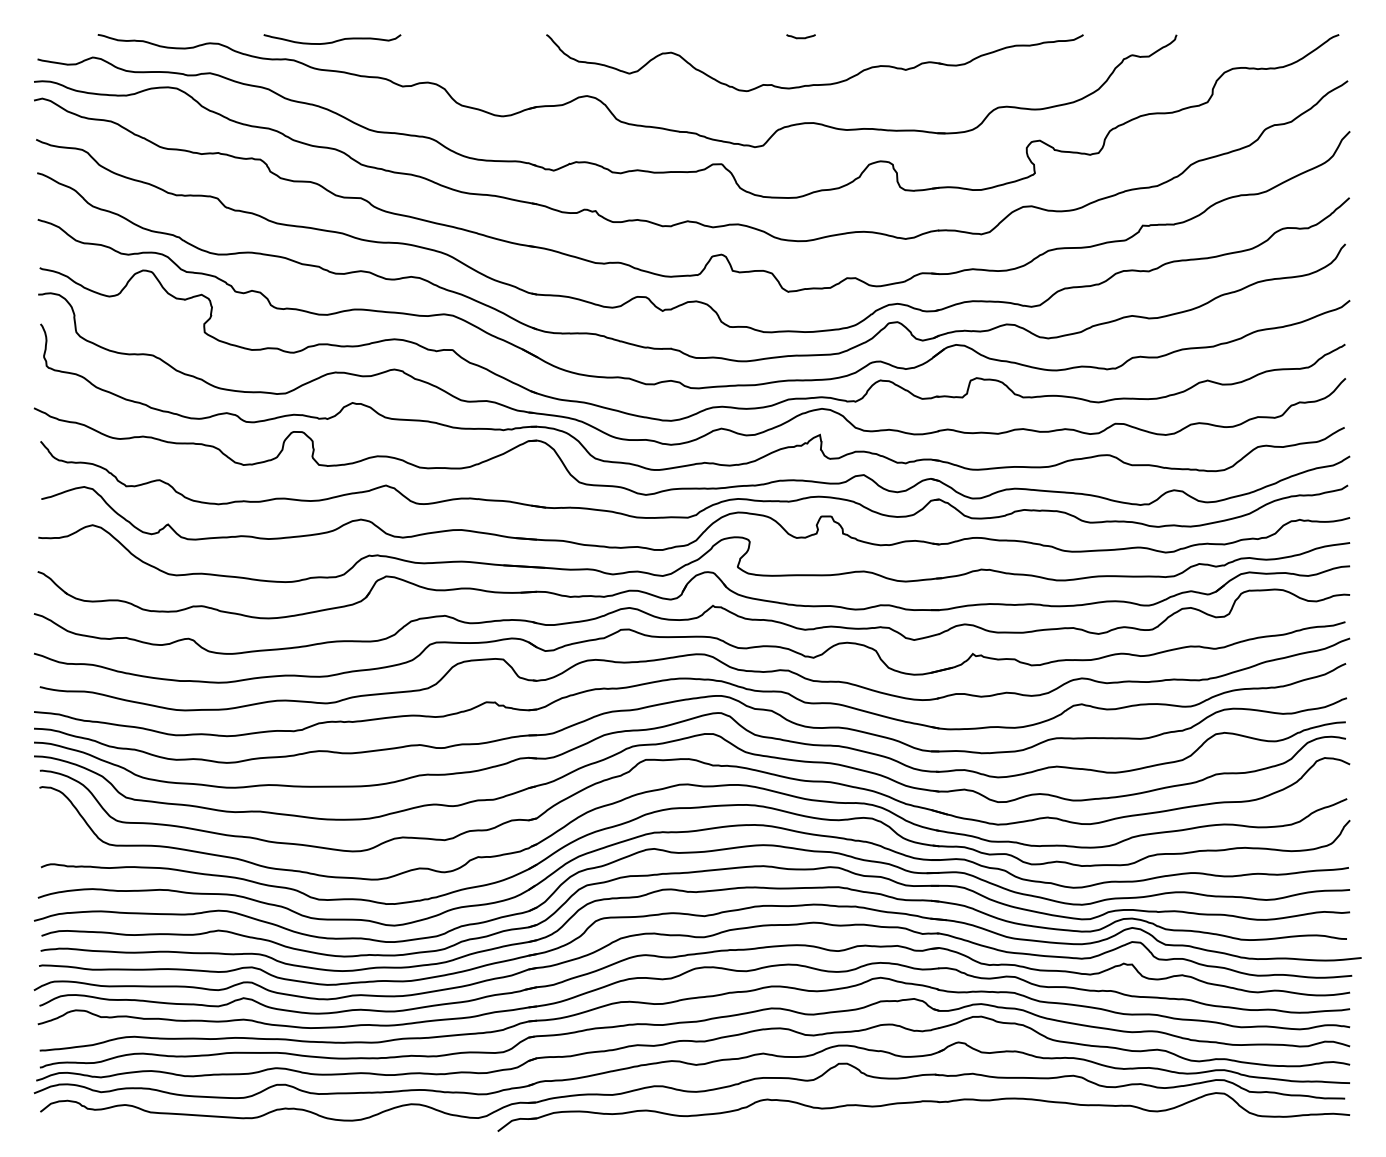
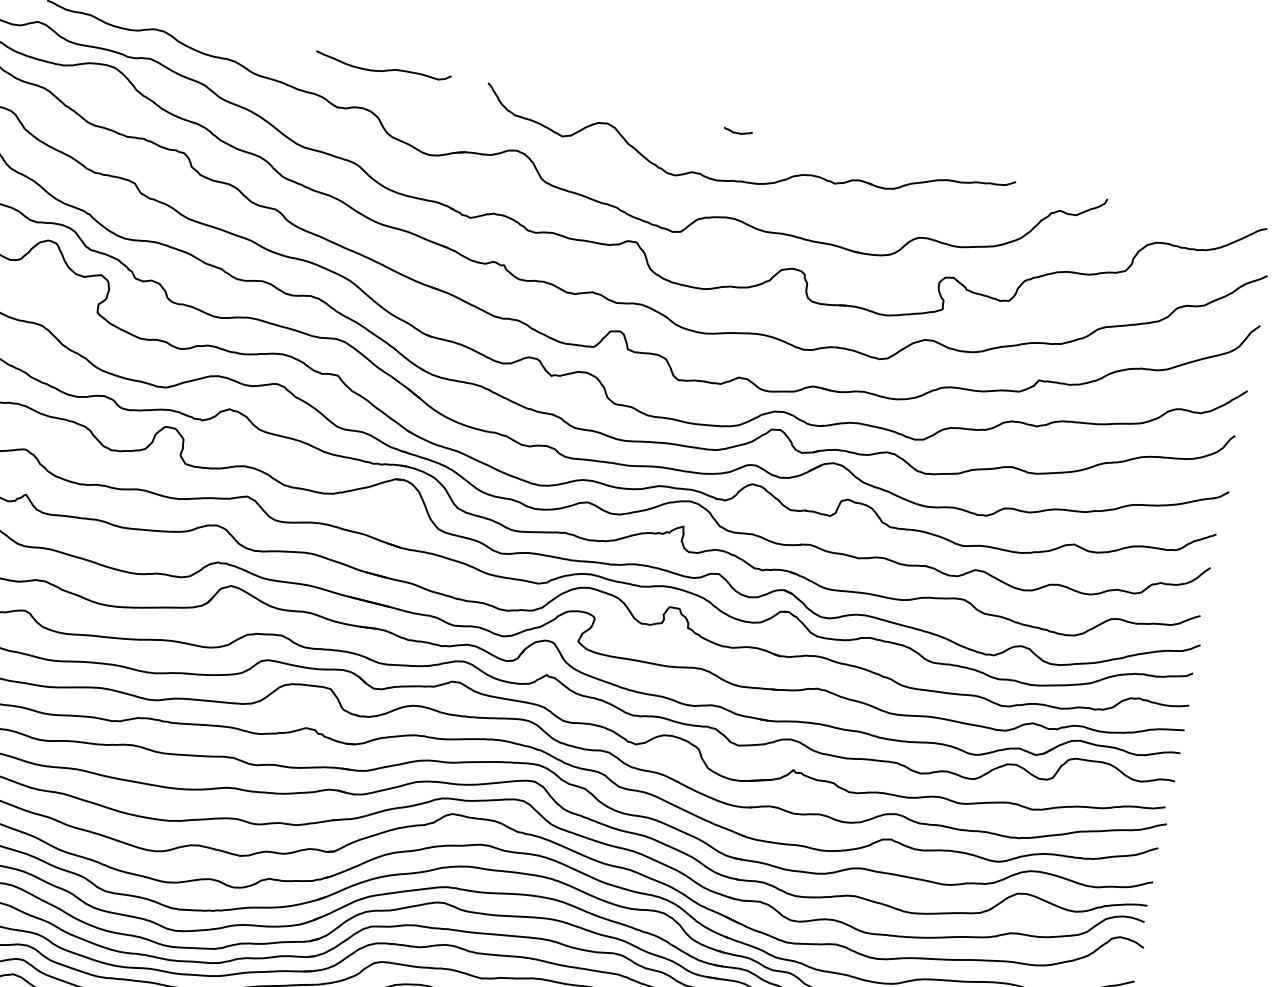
curve: (332, 41) -> (382, 70), moved

